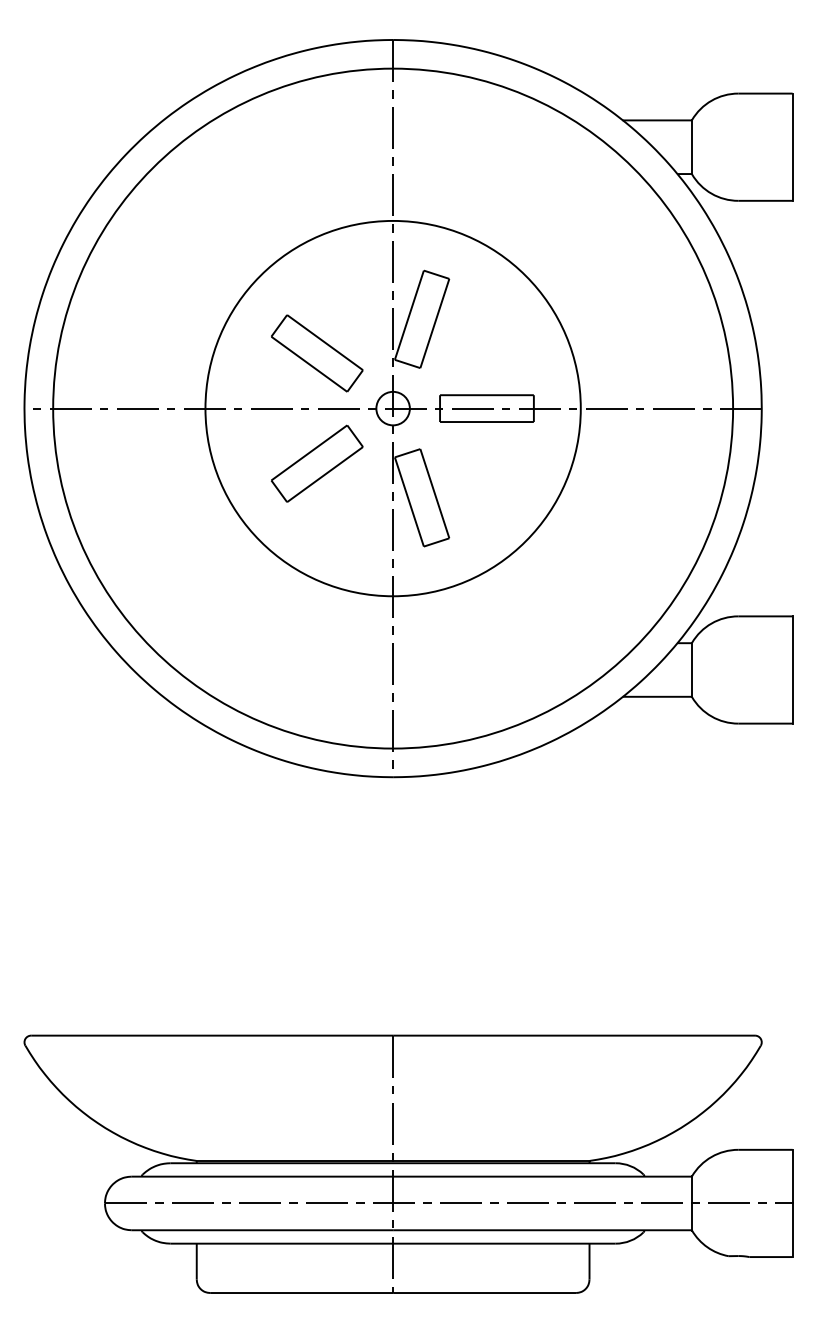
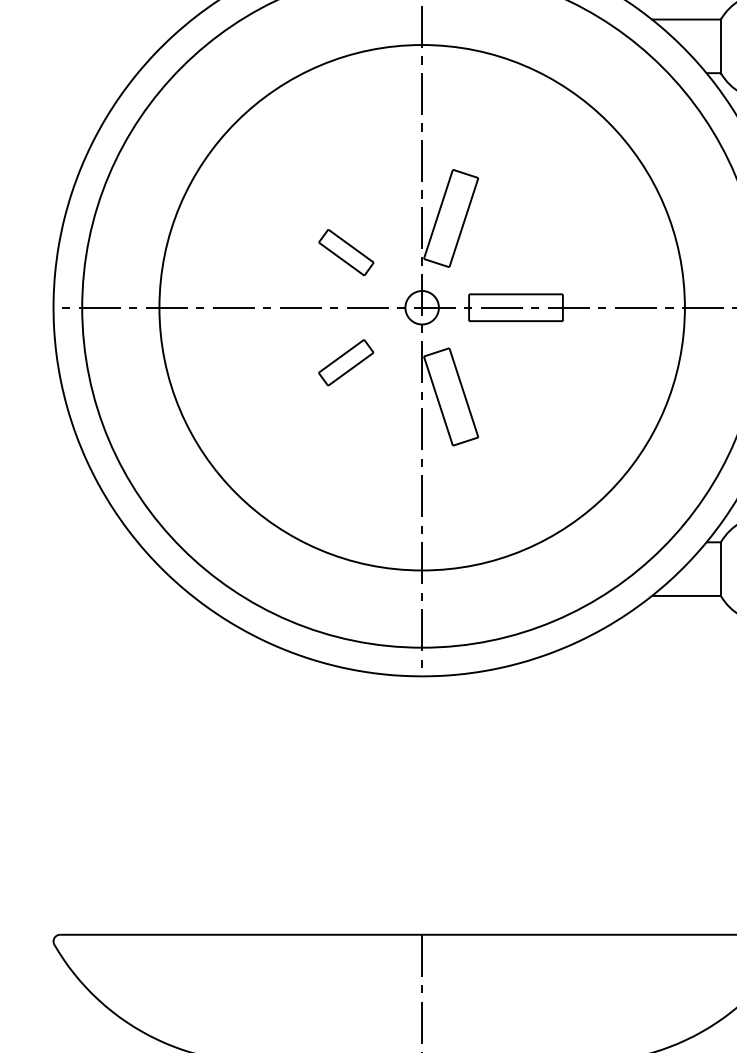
part: (317, 353) -> (346, 252), size x0.6
circle: (392, 408) -> (421, 307), size x1.4
part: (316, 463) -> (345, 362), size x0.6

